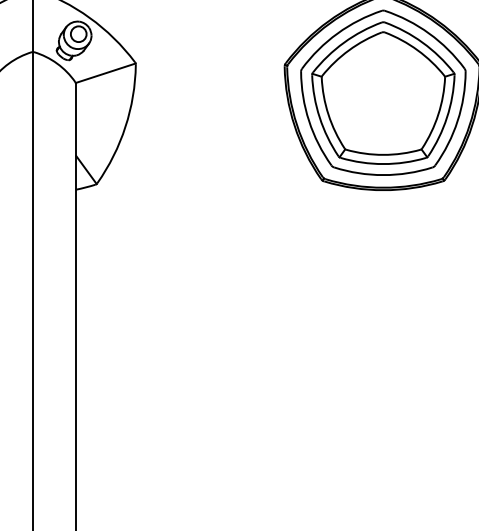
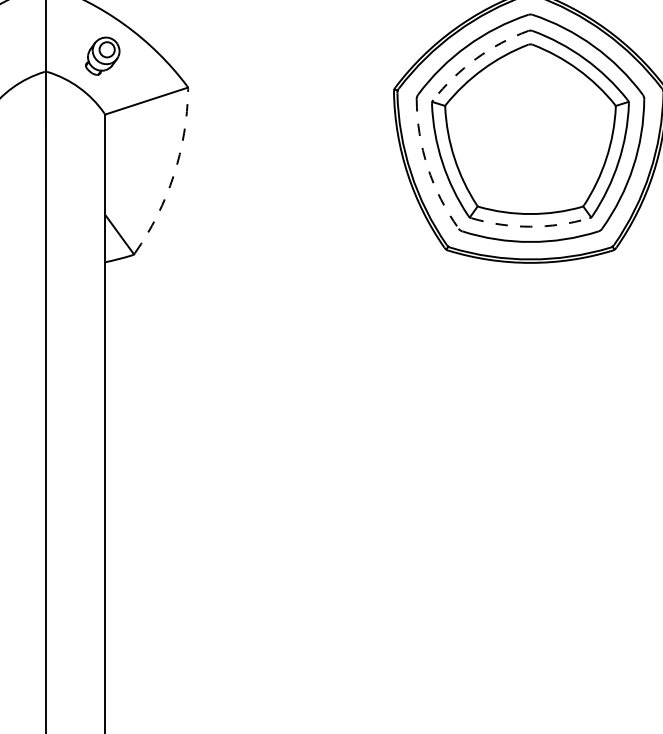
part: (73, 40) -> (102, 55), size x0.7
arc: (344, 42) -> (476, 58), solid -> dashed
arc: (308, 121) -> (427, 167), solid -> dashed
arc: (125, 127) -> (173, 175), solid -> dashed
arc: (383, 163) -> (530, 226), solid -> dashed

